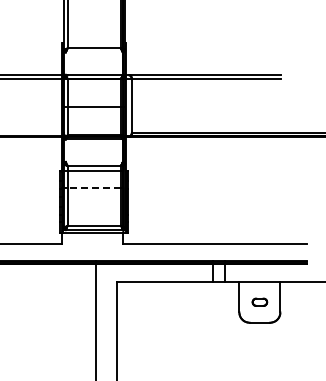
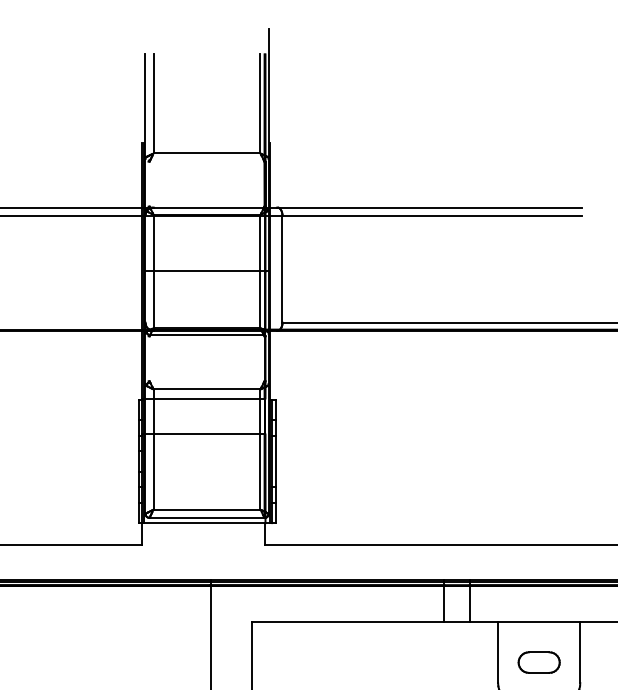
line: (94, 188) -> (207, 434), dashed -> solid
part: (259, 302) -> (538, 663), size x1.43

